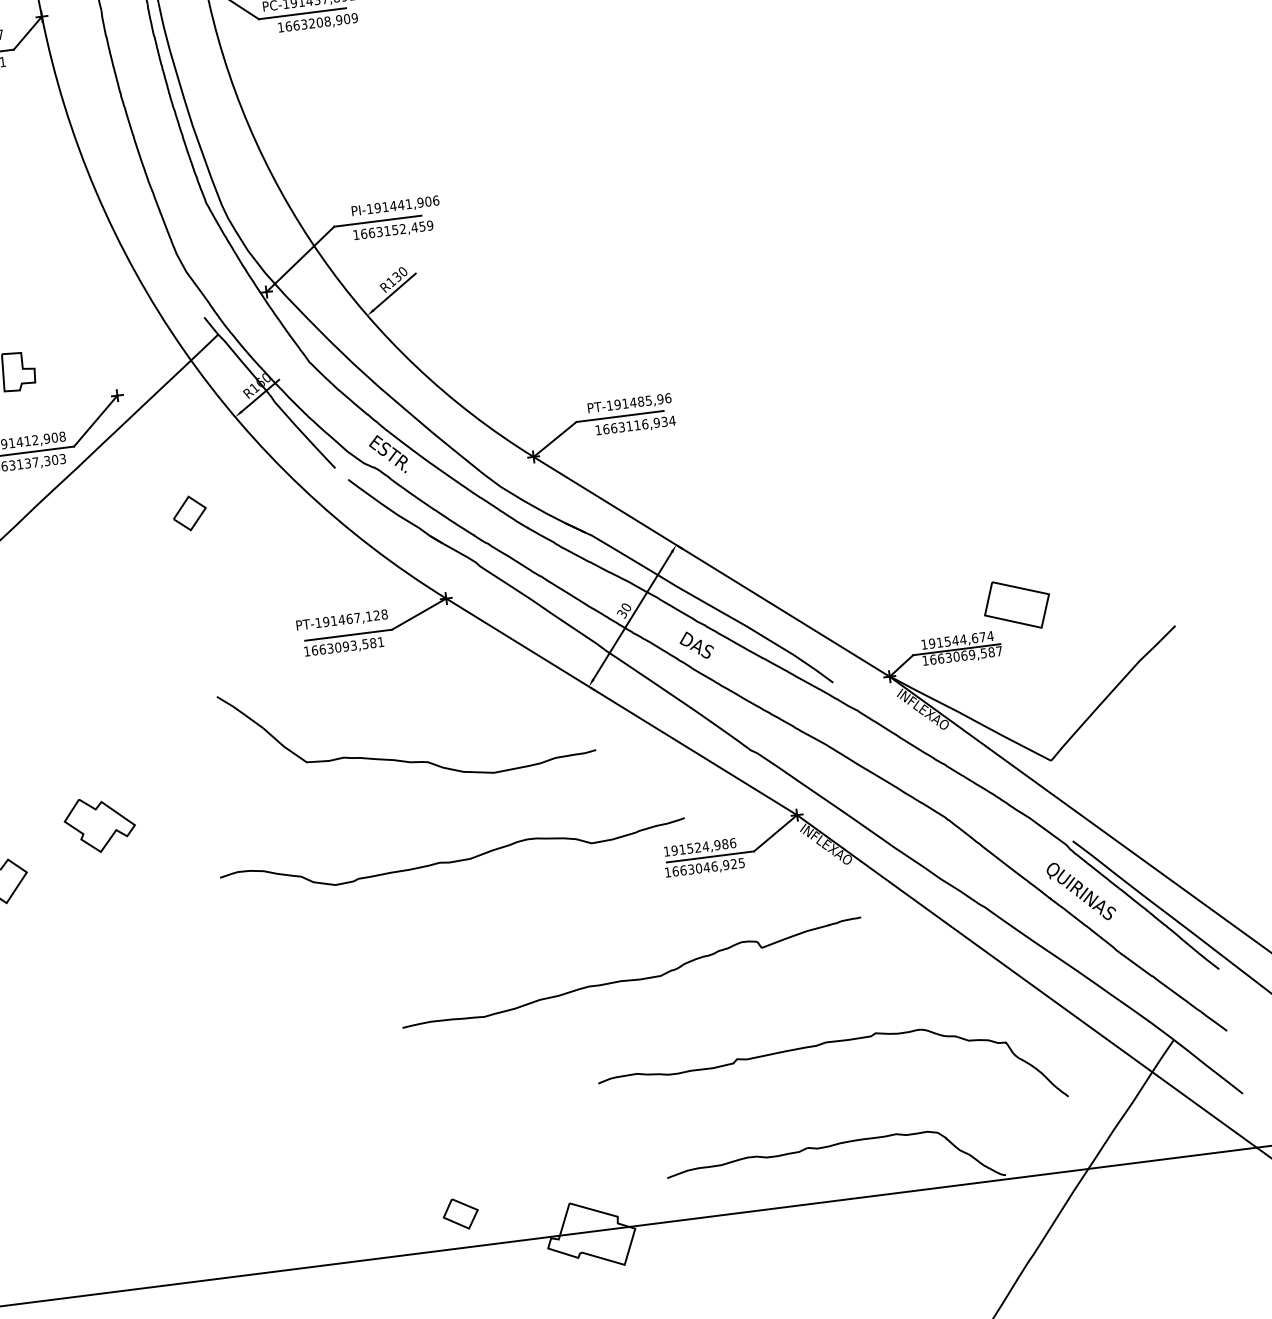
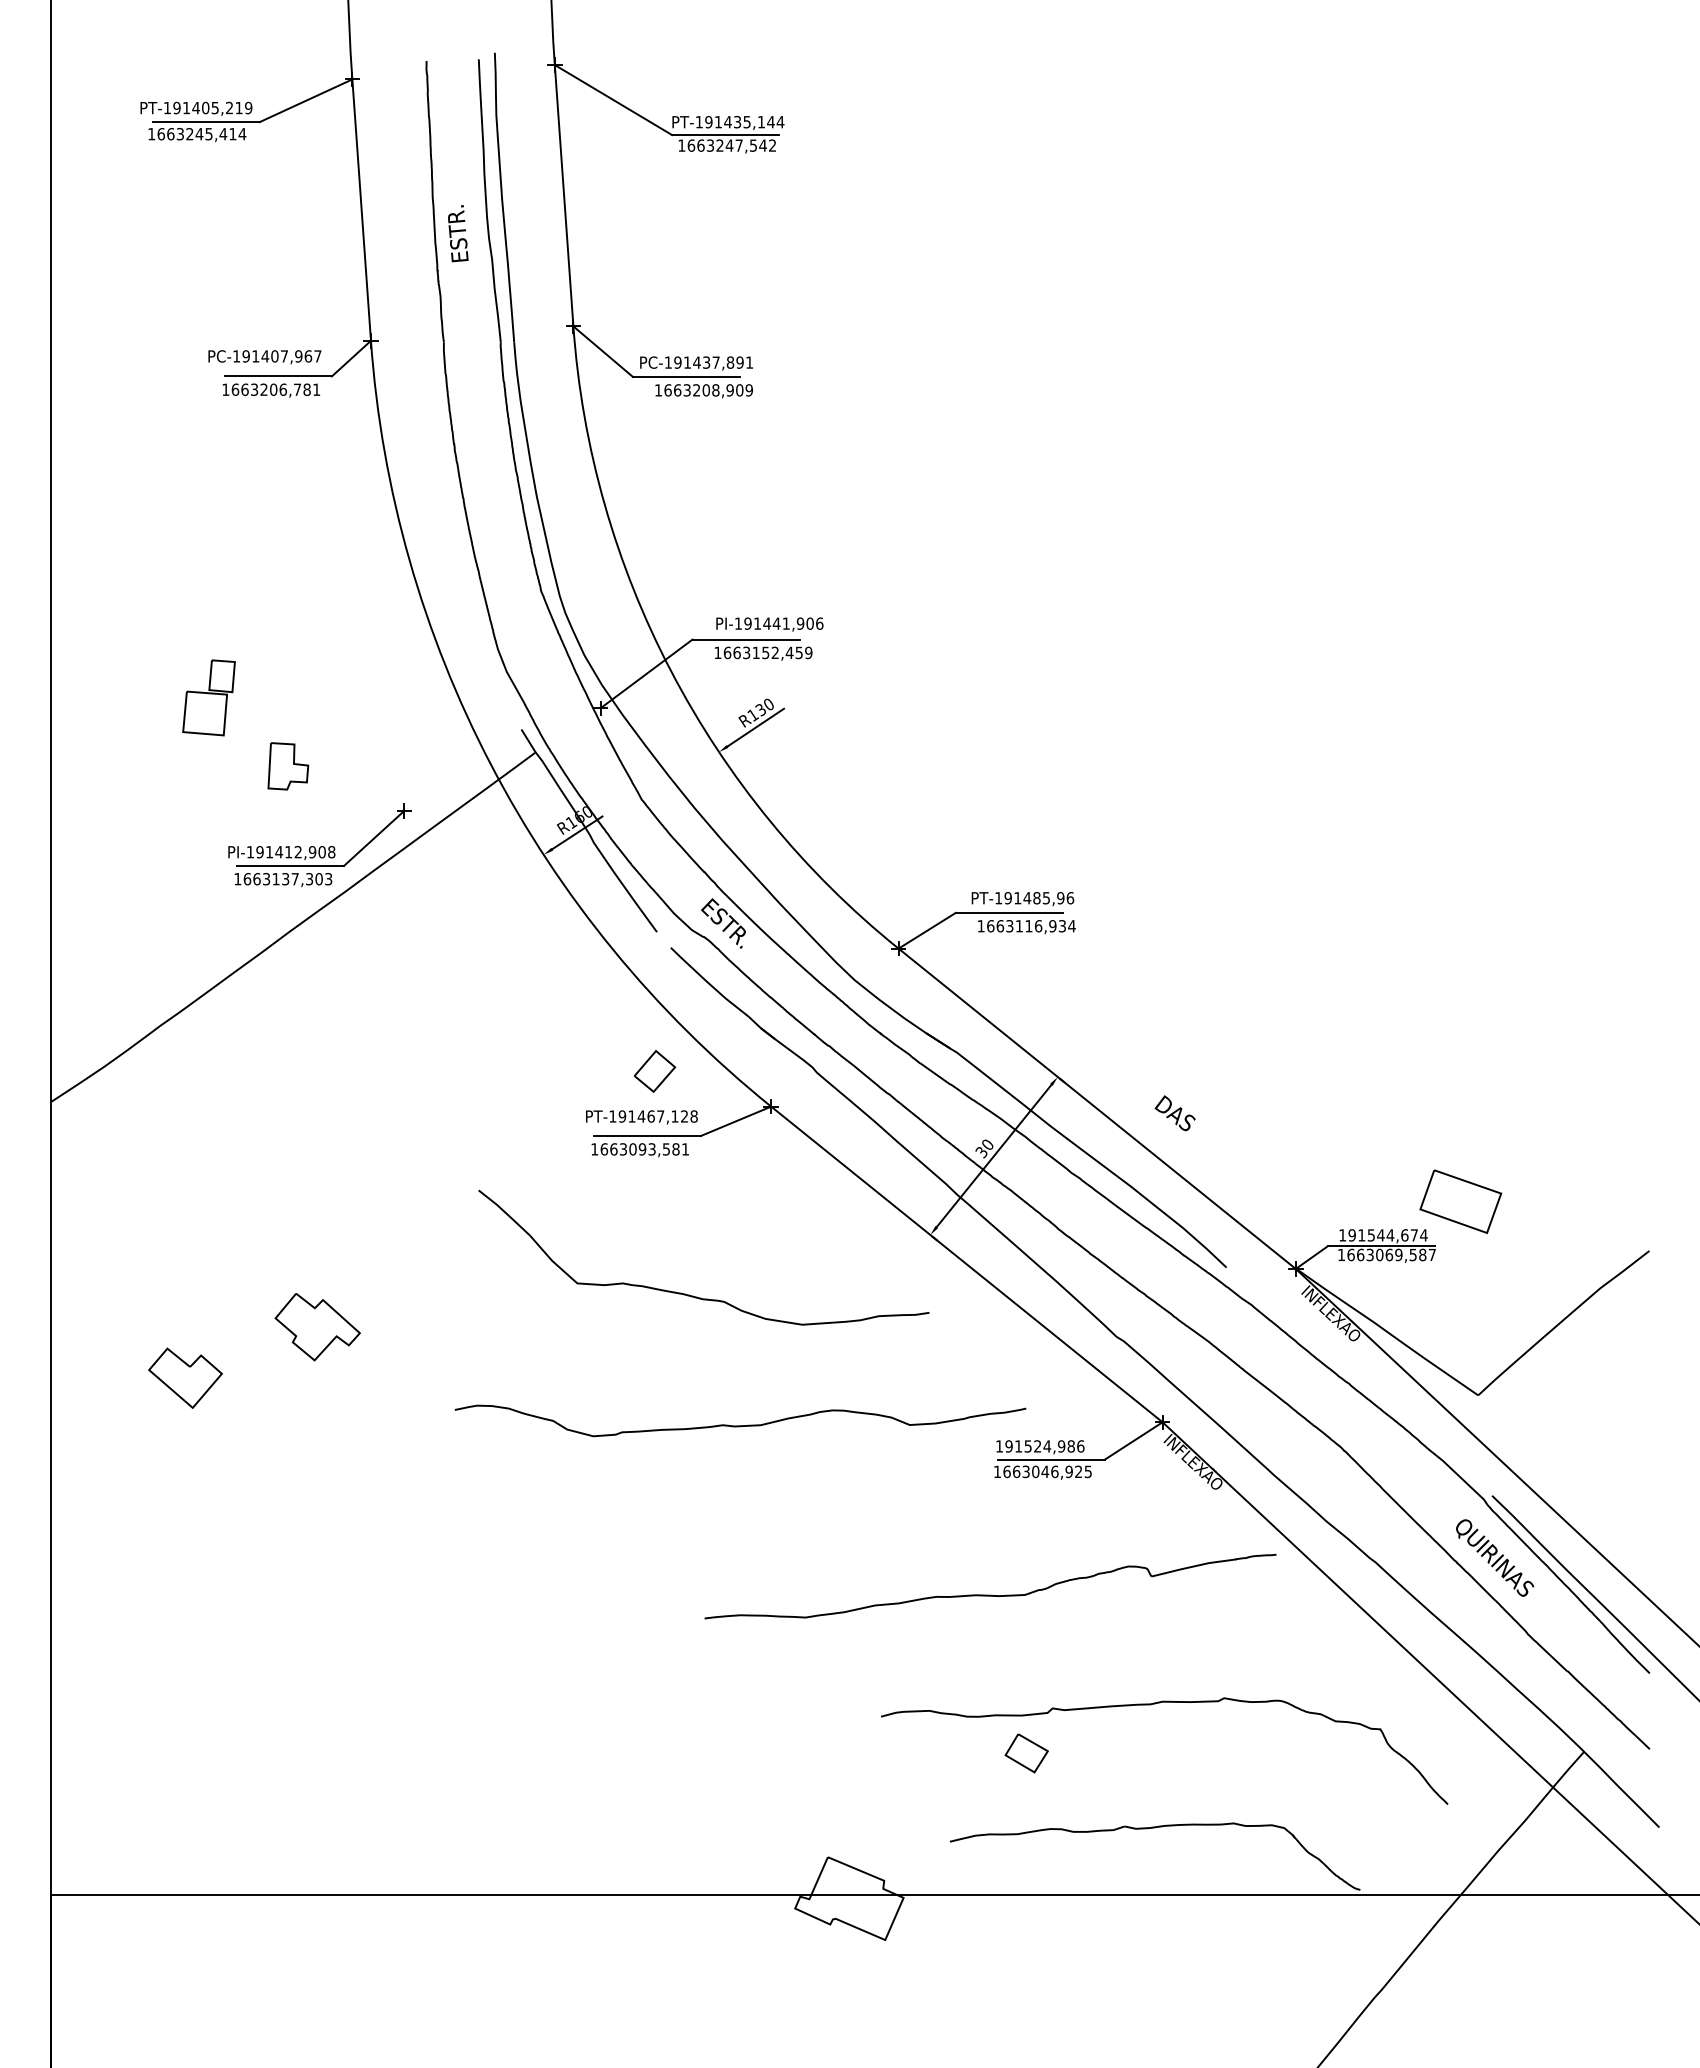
part: (190, 513) -> (655, 1071), moved
text: (696, 645) -> (1174, 1113), moved
part: (632, 979) -> (990, 1594), moved
part: (460, 1214) -> (1026, 1753), moved

